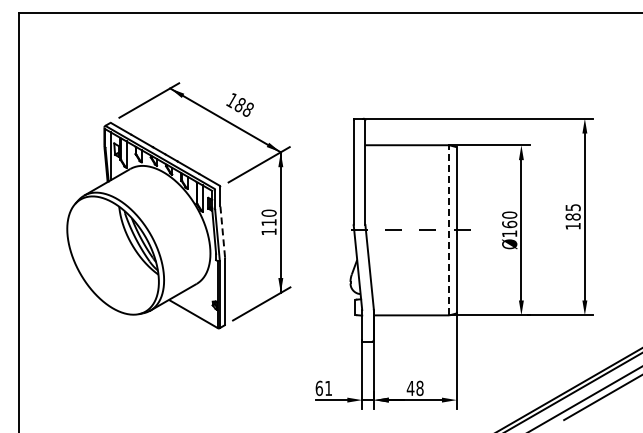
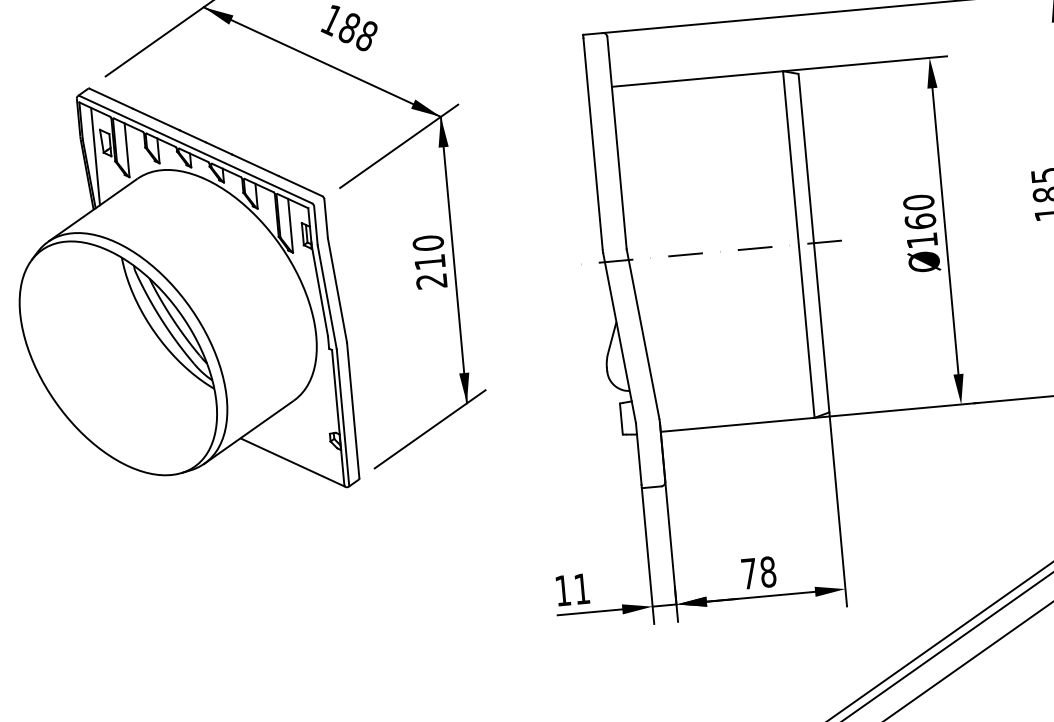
line: (449, 229) -> (798, 242), dashed -> solid
line: (222, 231) -> (336, 289), dashed -> solid
text: (268, 231) -> (430, 280), 110 -> 210
text: (318, 388) -> (561, 591), 61 -> 11
text: (410, 388) -> (748, 574), 48 -> 78

